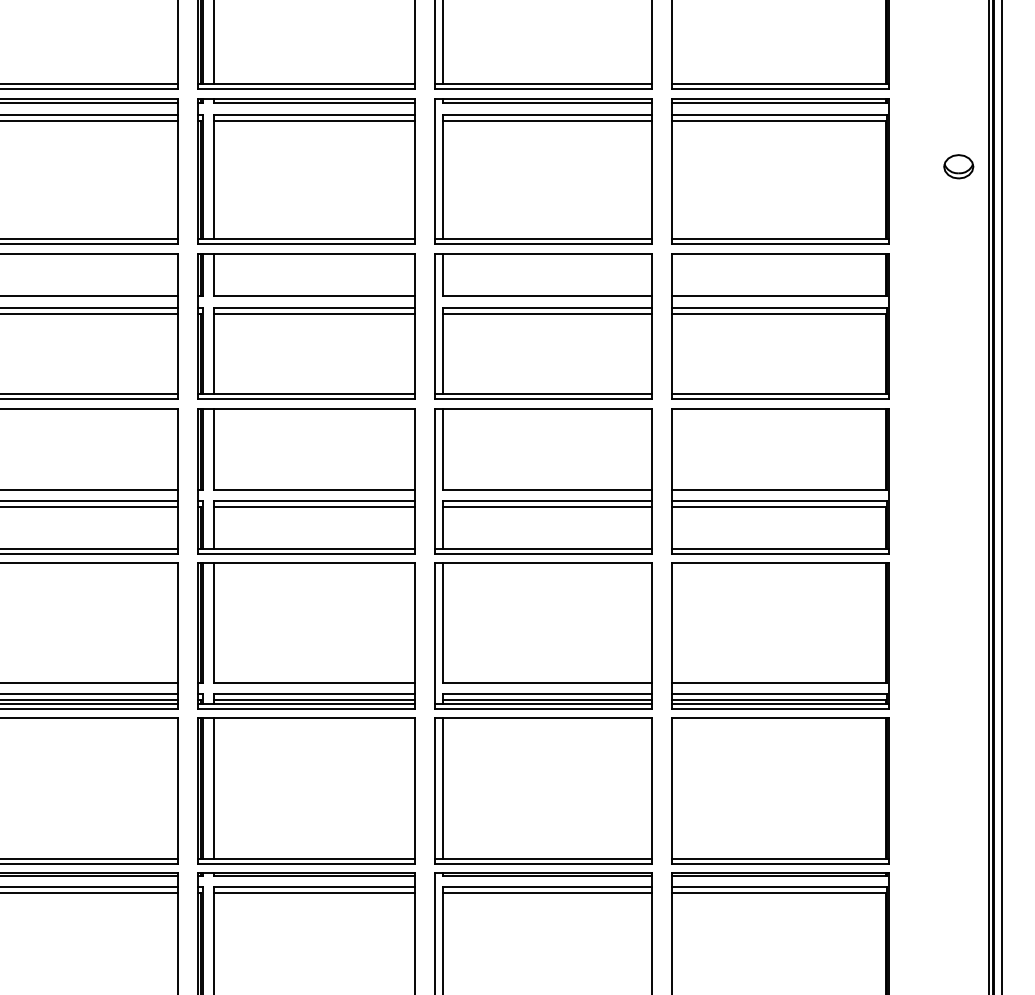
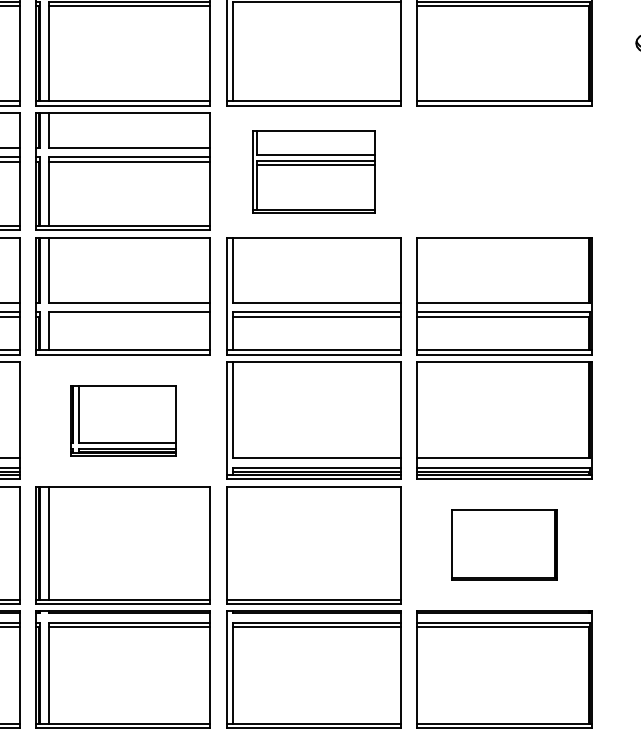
line: (546, 120) -> (316, 6), removed
part: (543, 326) -> (314, 171), size x0.7
part: (780, 326) -> (504, 171), removed
line: (314, 507) -> (129, 317), removed
part: (306, 635) -> (123, 420), size x0.6
line: (442, 788) -> (232, 543), removed
part: (780, 790) -> (504, 544), size x0.6

